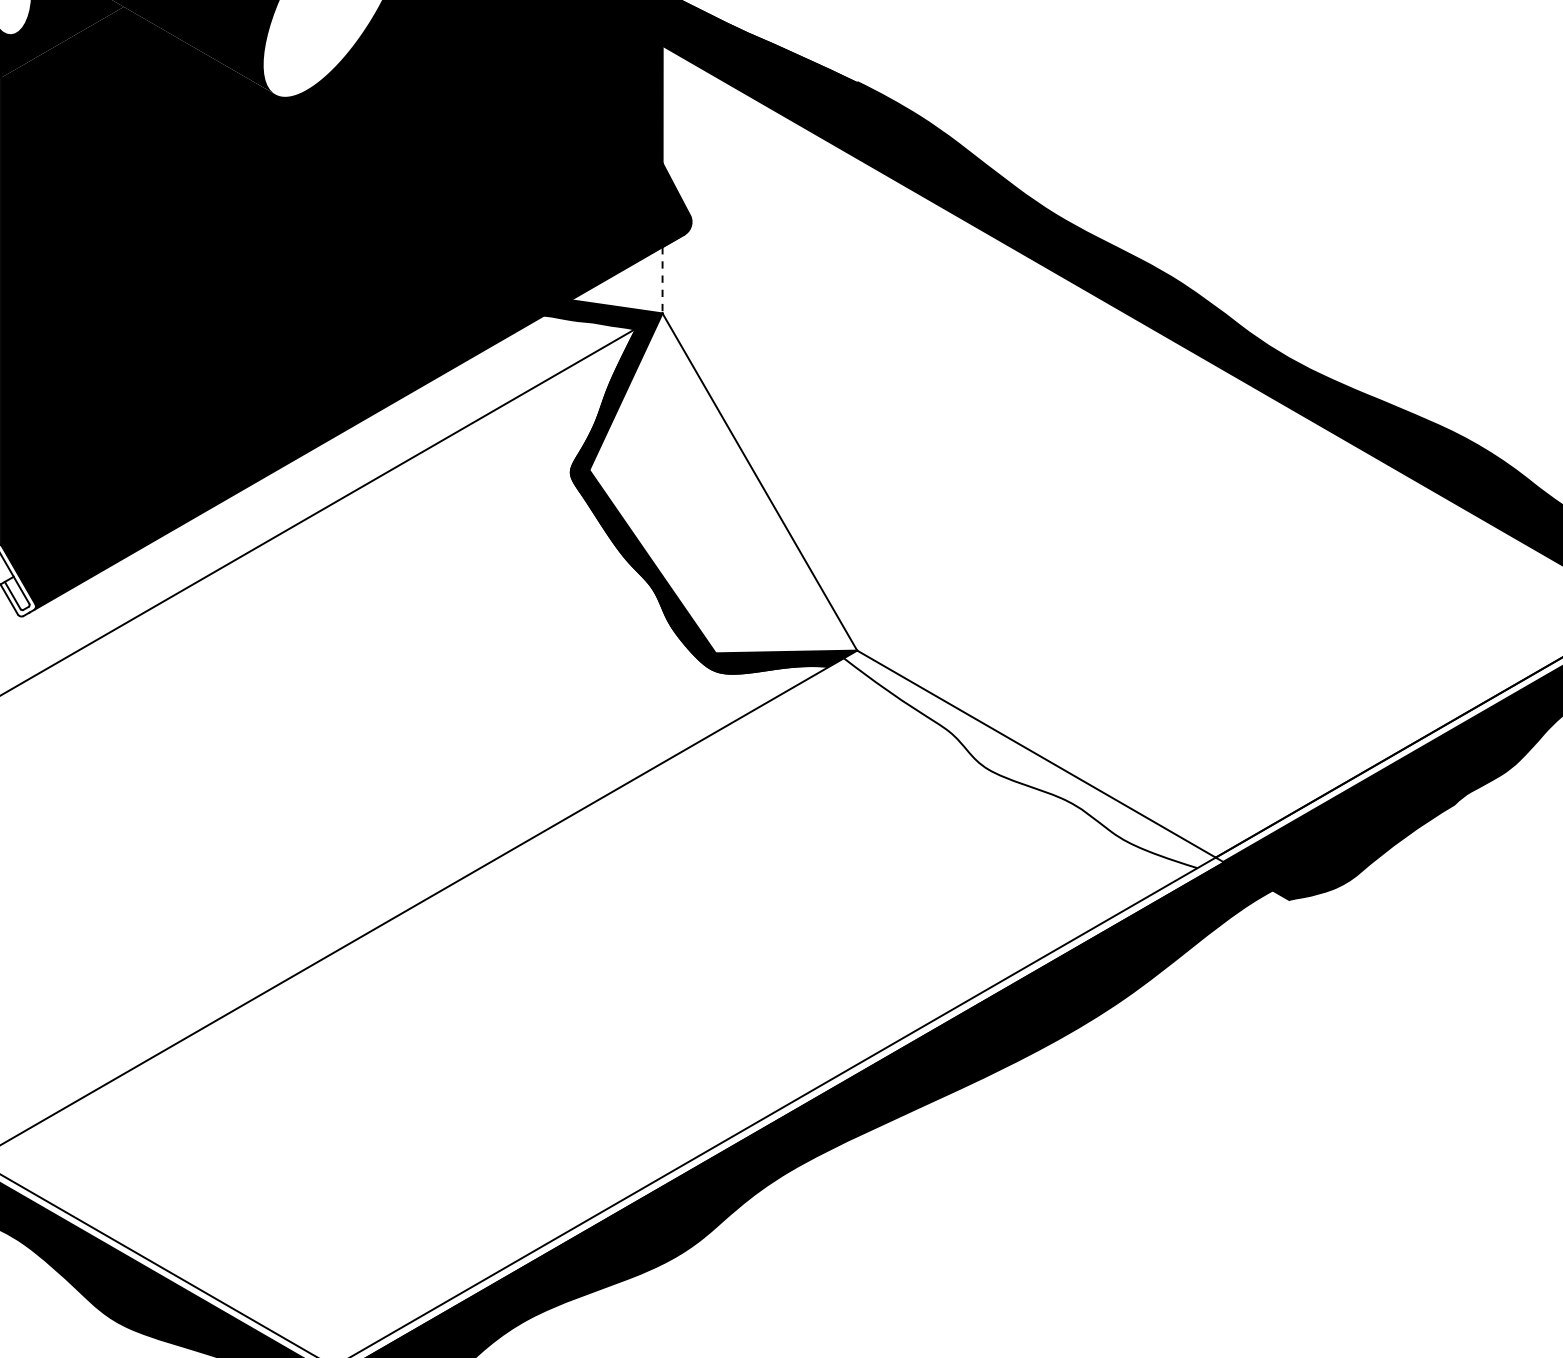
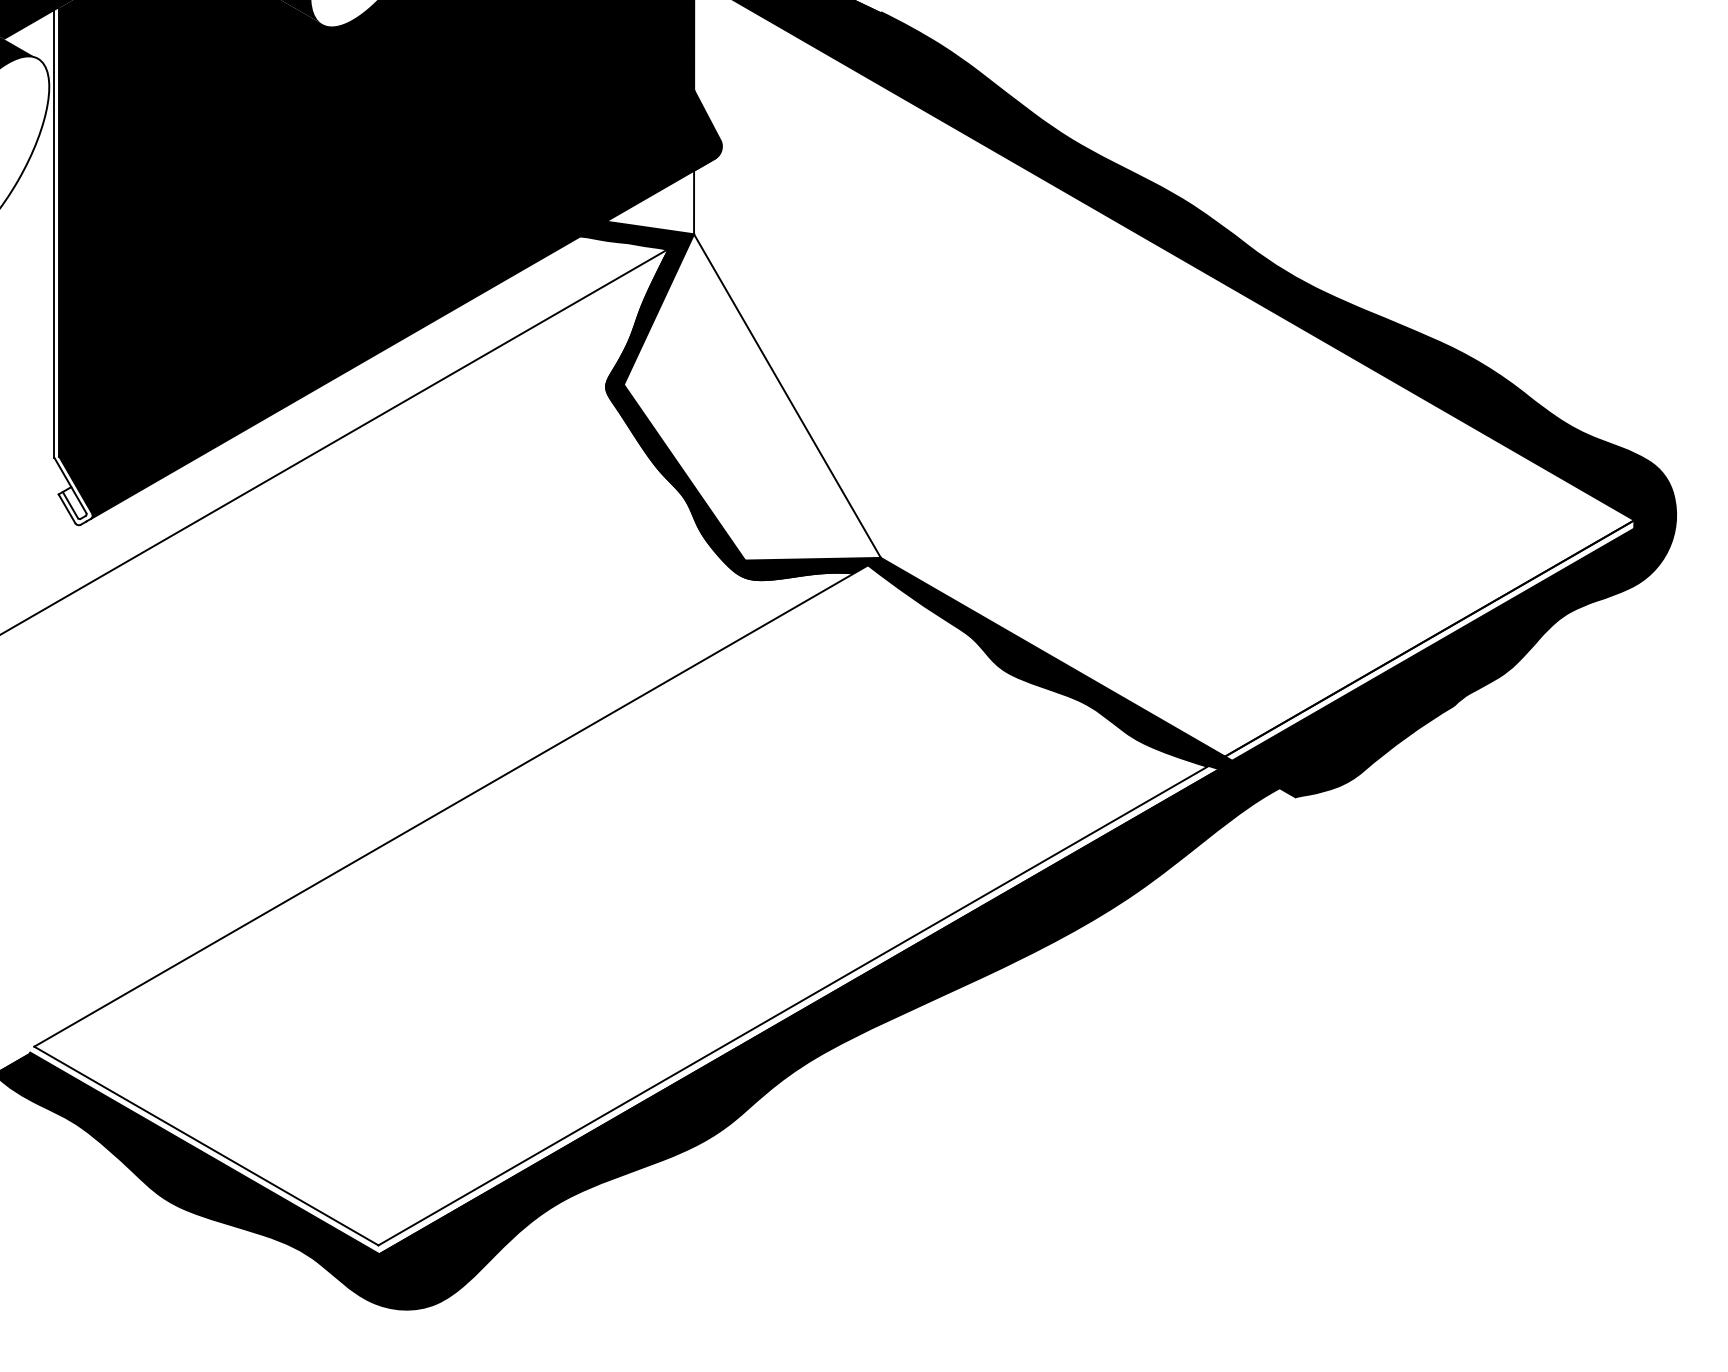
line: (663, 280) -> (694, 202), dashed -> solid
fill: (1037, 760) -> (1053, 663), added

